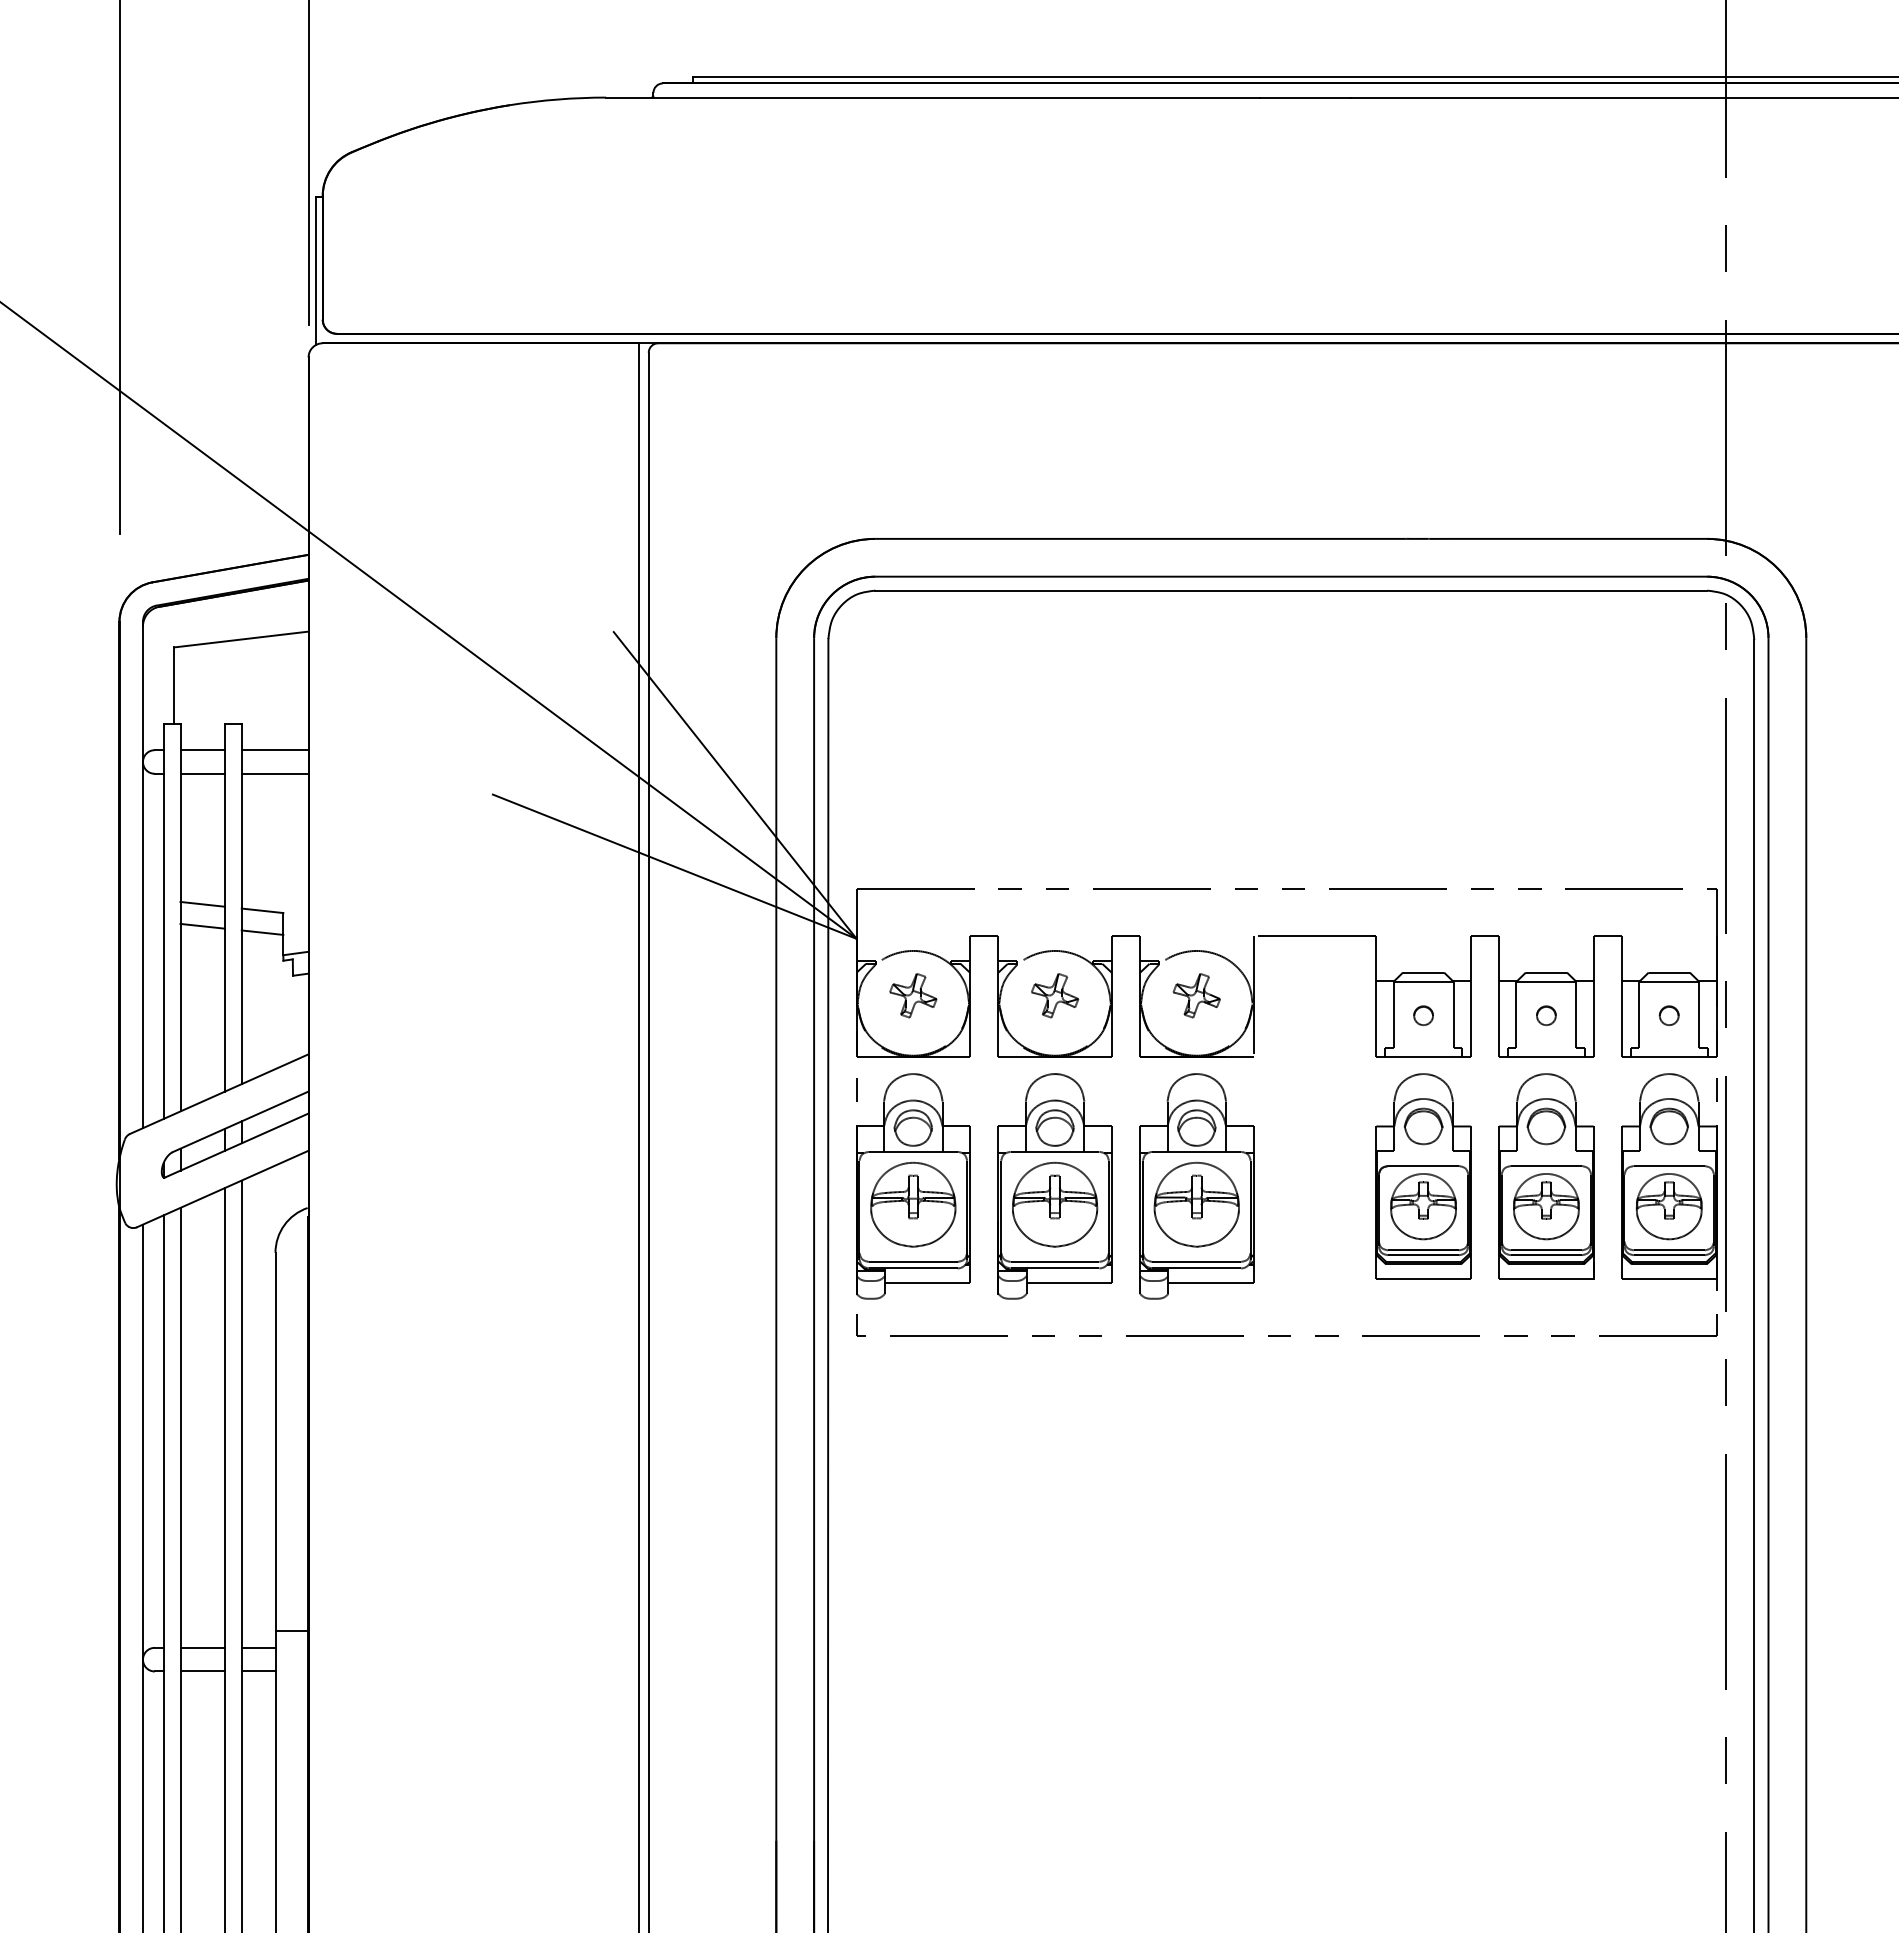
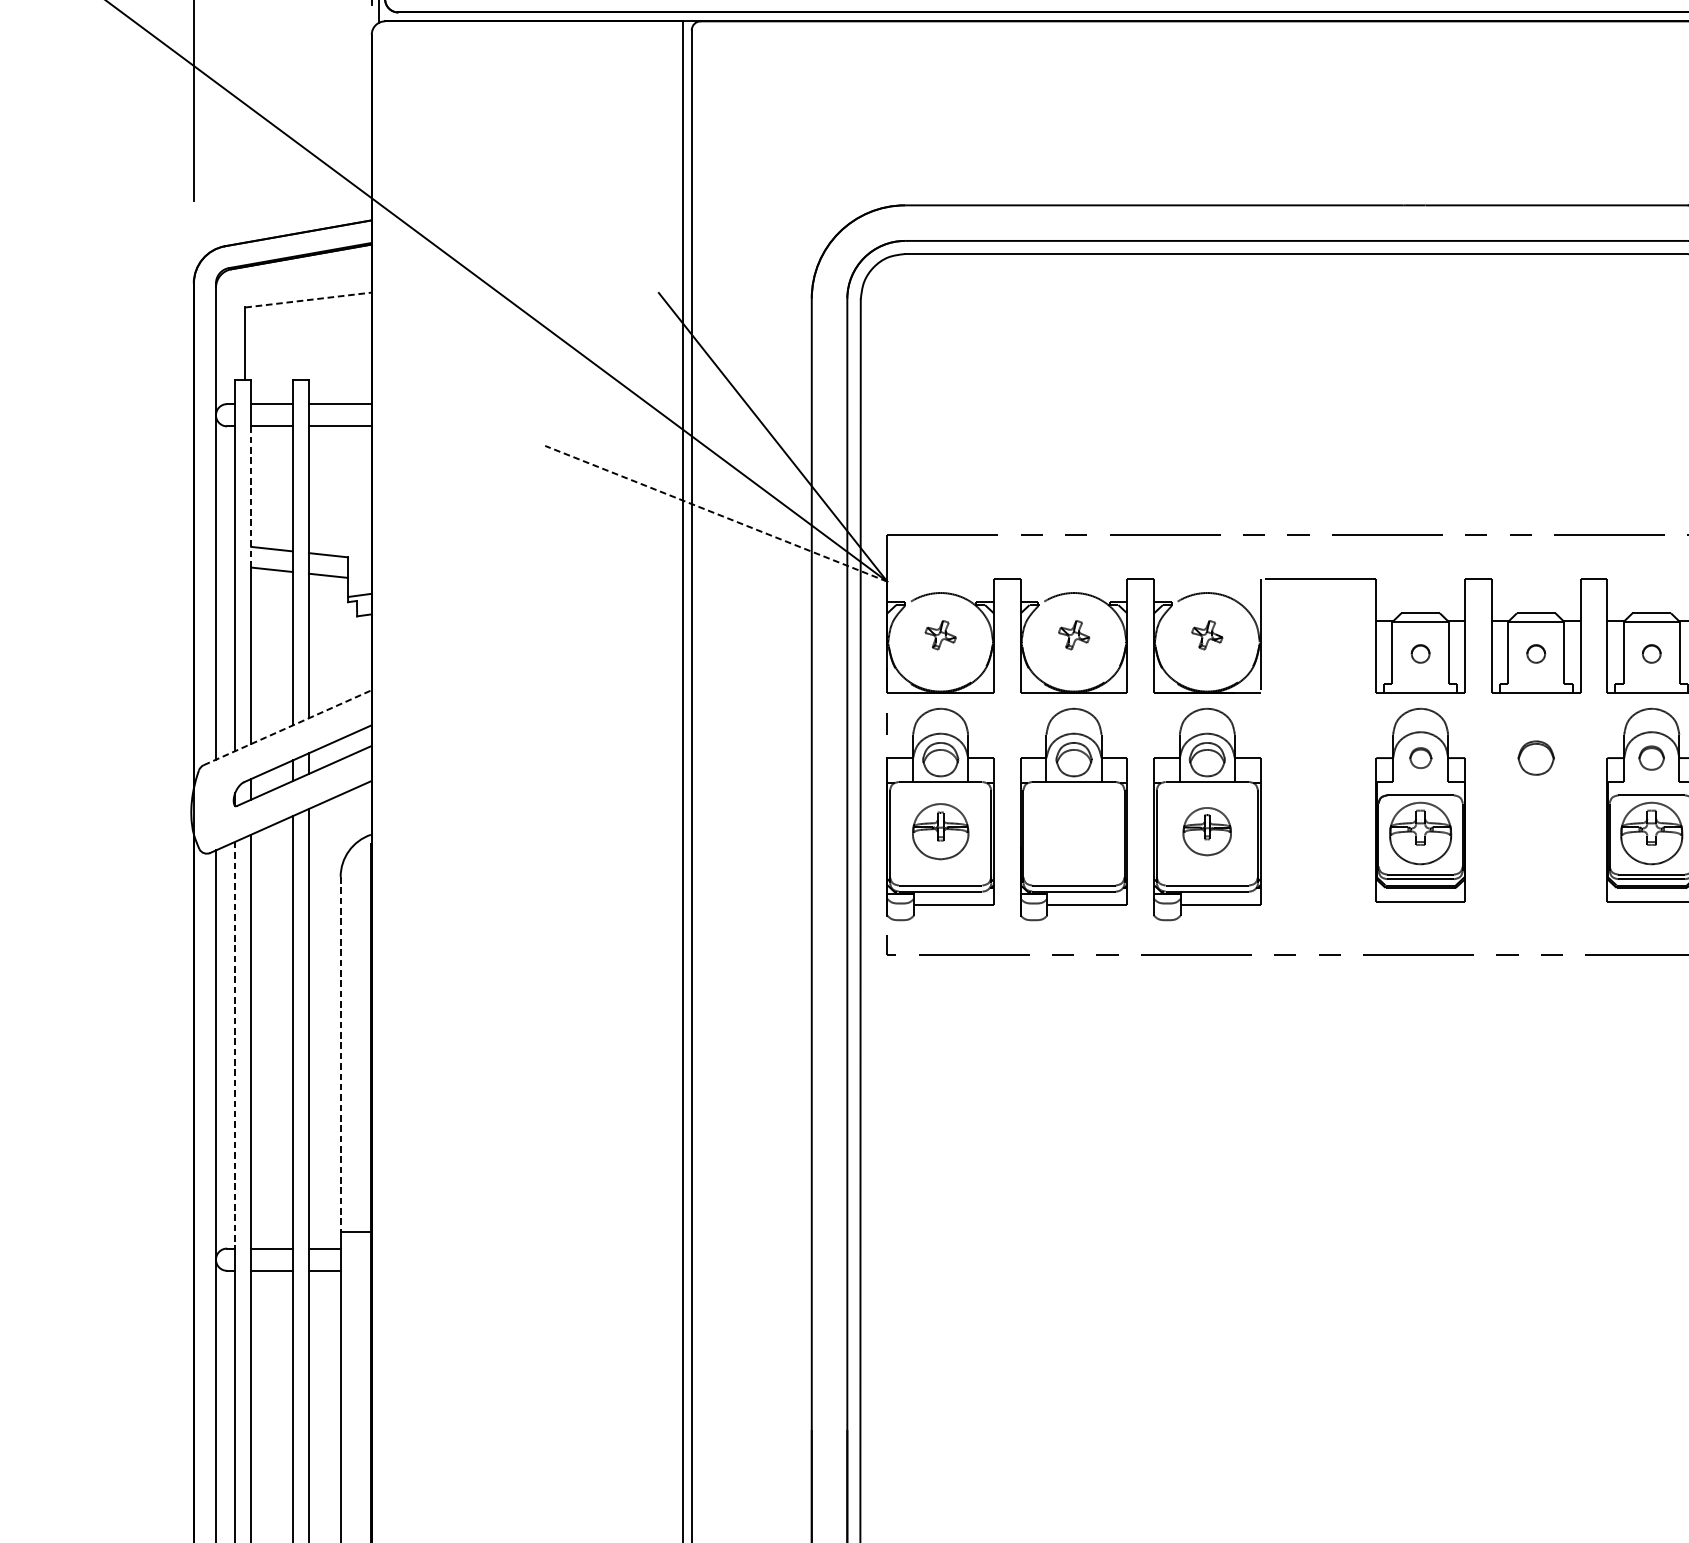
line: (241, 639) -> (308, 300), solid -> dashed
line: (180, 849) -> (251, 497), solid -> dashed
line: (674, 866) -> (716, 513), solid -> dashed
part: (913, 995) -> (940, 634), size x0.7
part: (1055, 995) -> (1074, 634), size x0.7
part: (1196, 995) -> (1207, 634), size x0.7
line: (219, 1094) -> (287, 728), solid -> dashed
part: (1423, 1126) -> (1420, 758), size x0.6
part: (1668, 1126) -> (1651, 758), size x0.7
part: (1546, 1176) -> (1536, 805), removed
part: (913, 1204) -> (940, 831), size x0.7
part: (1055, 1204) -> (1074, 831), removed
part: (1196, 1204) -> (1207, 831), size x0.6
line: (163, 1432) -> (235, 1045), solid -> dashed
line: (275, 1441) -> (340, 1054), solid -> dashed

